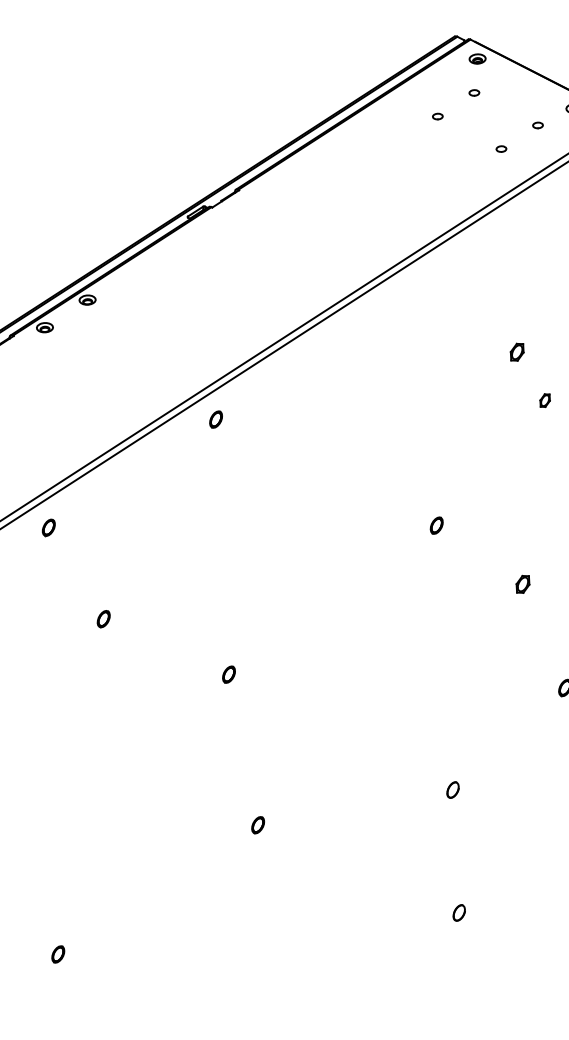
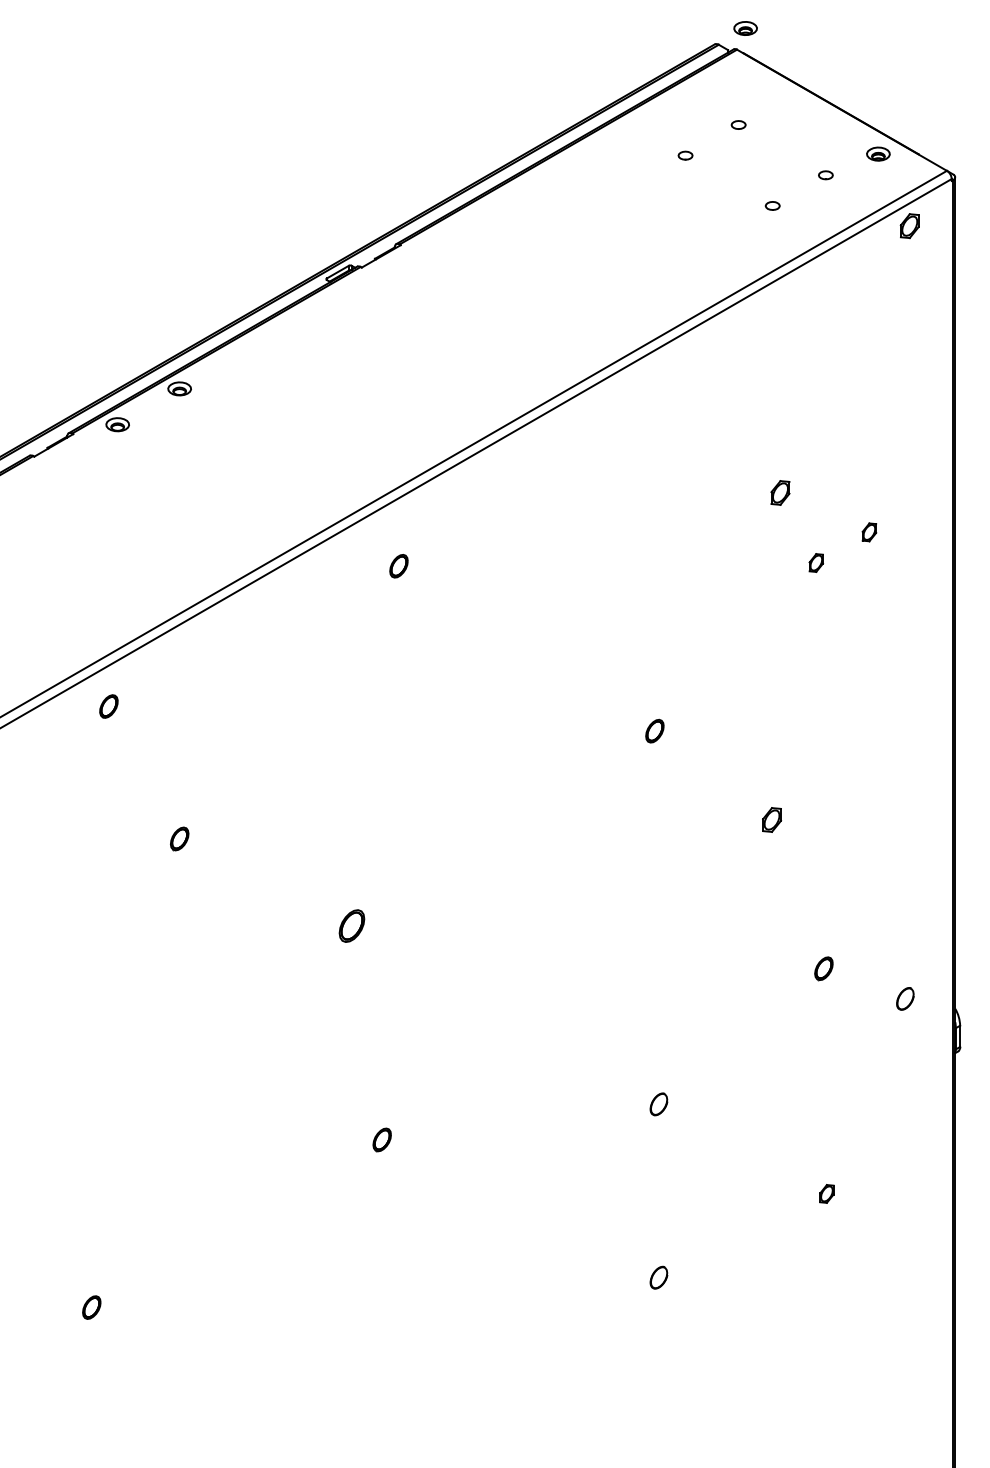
part: (477, 59) -> (745, 28), moved
part: (215, 419) -> (398, 566), moved
part: (228, 674) -> (351, 925), size x1.4

